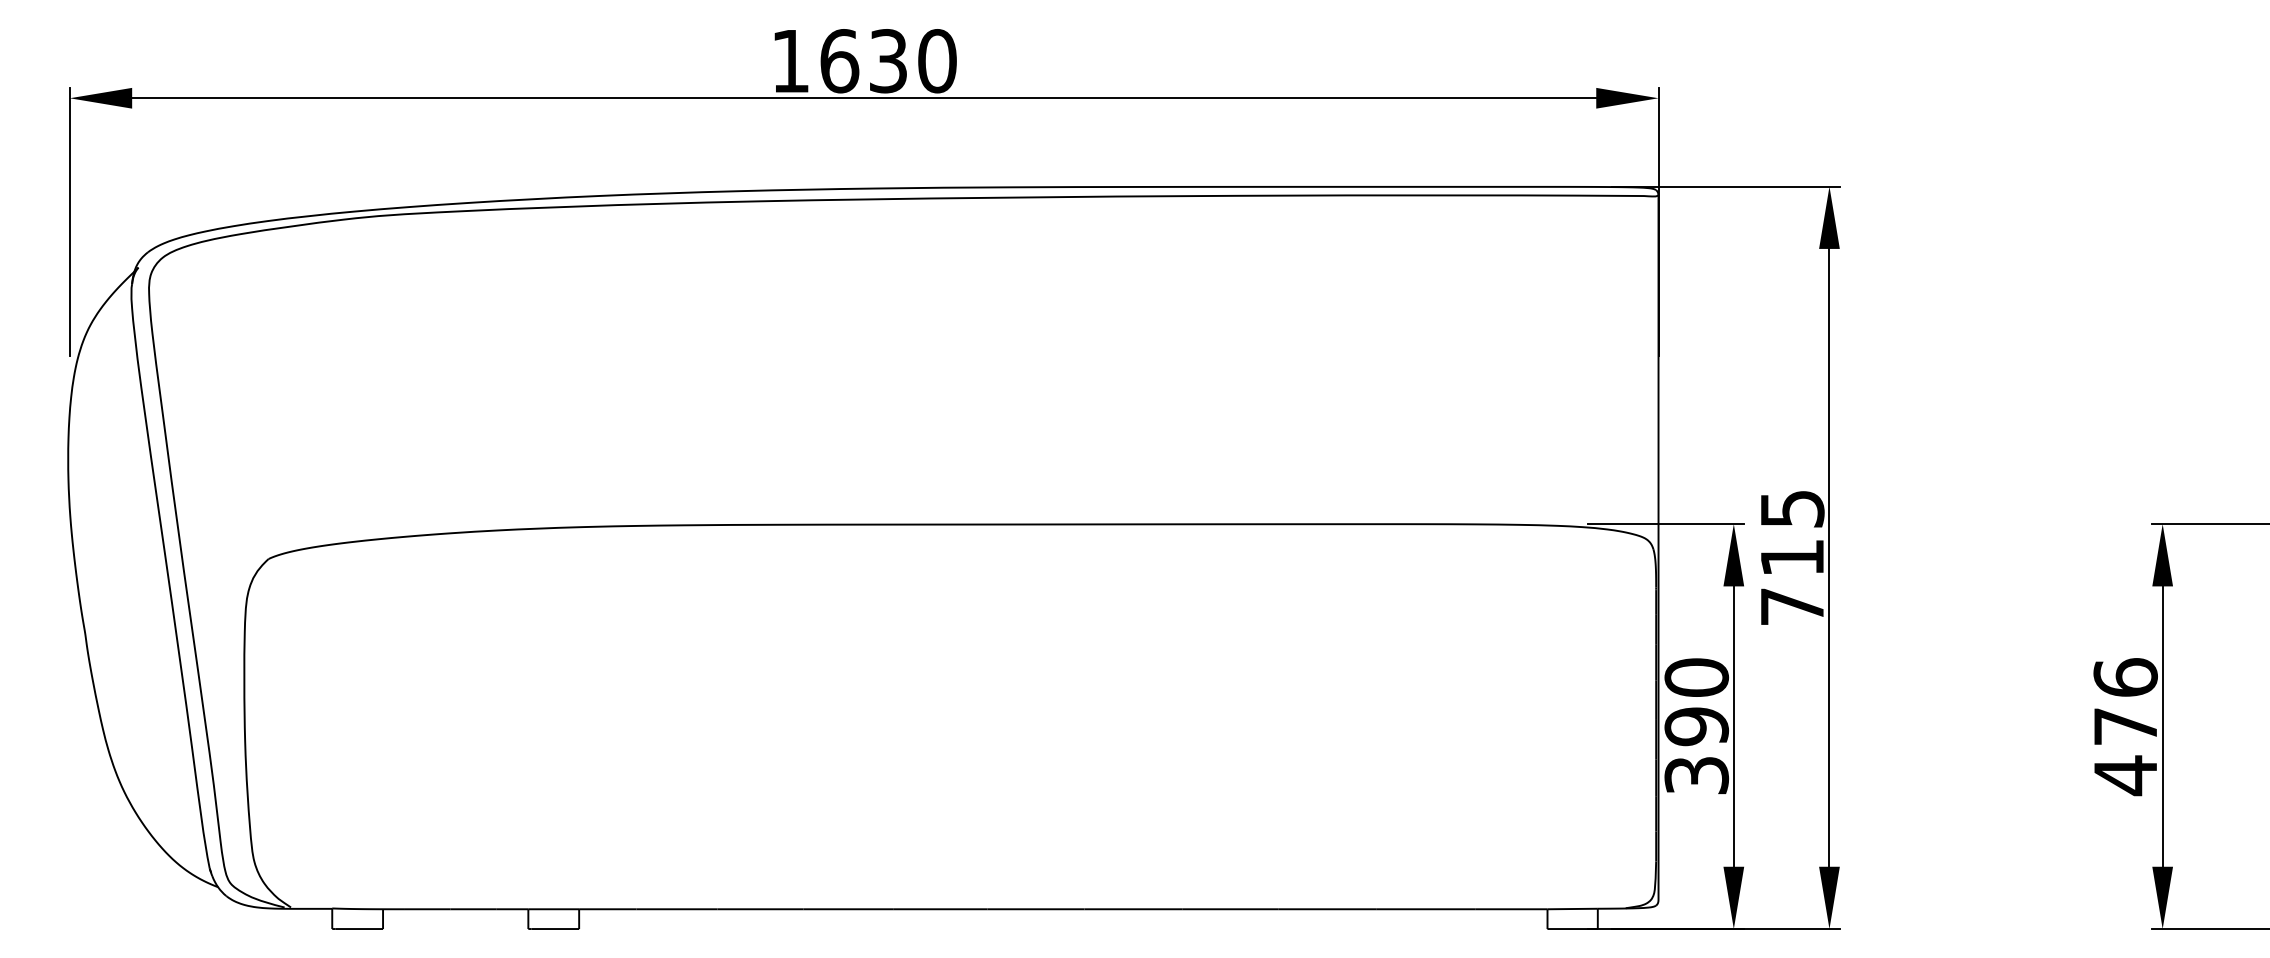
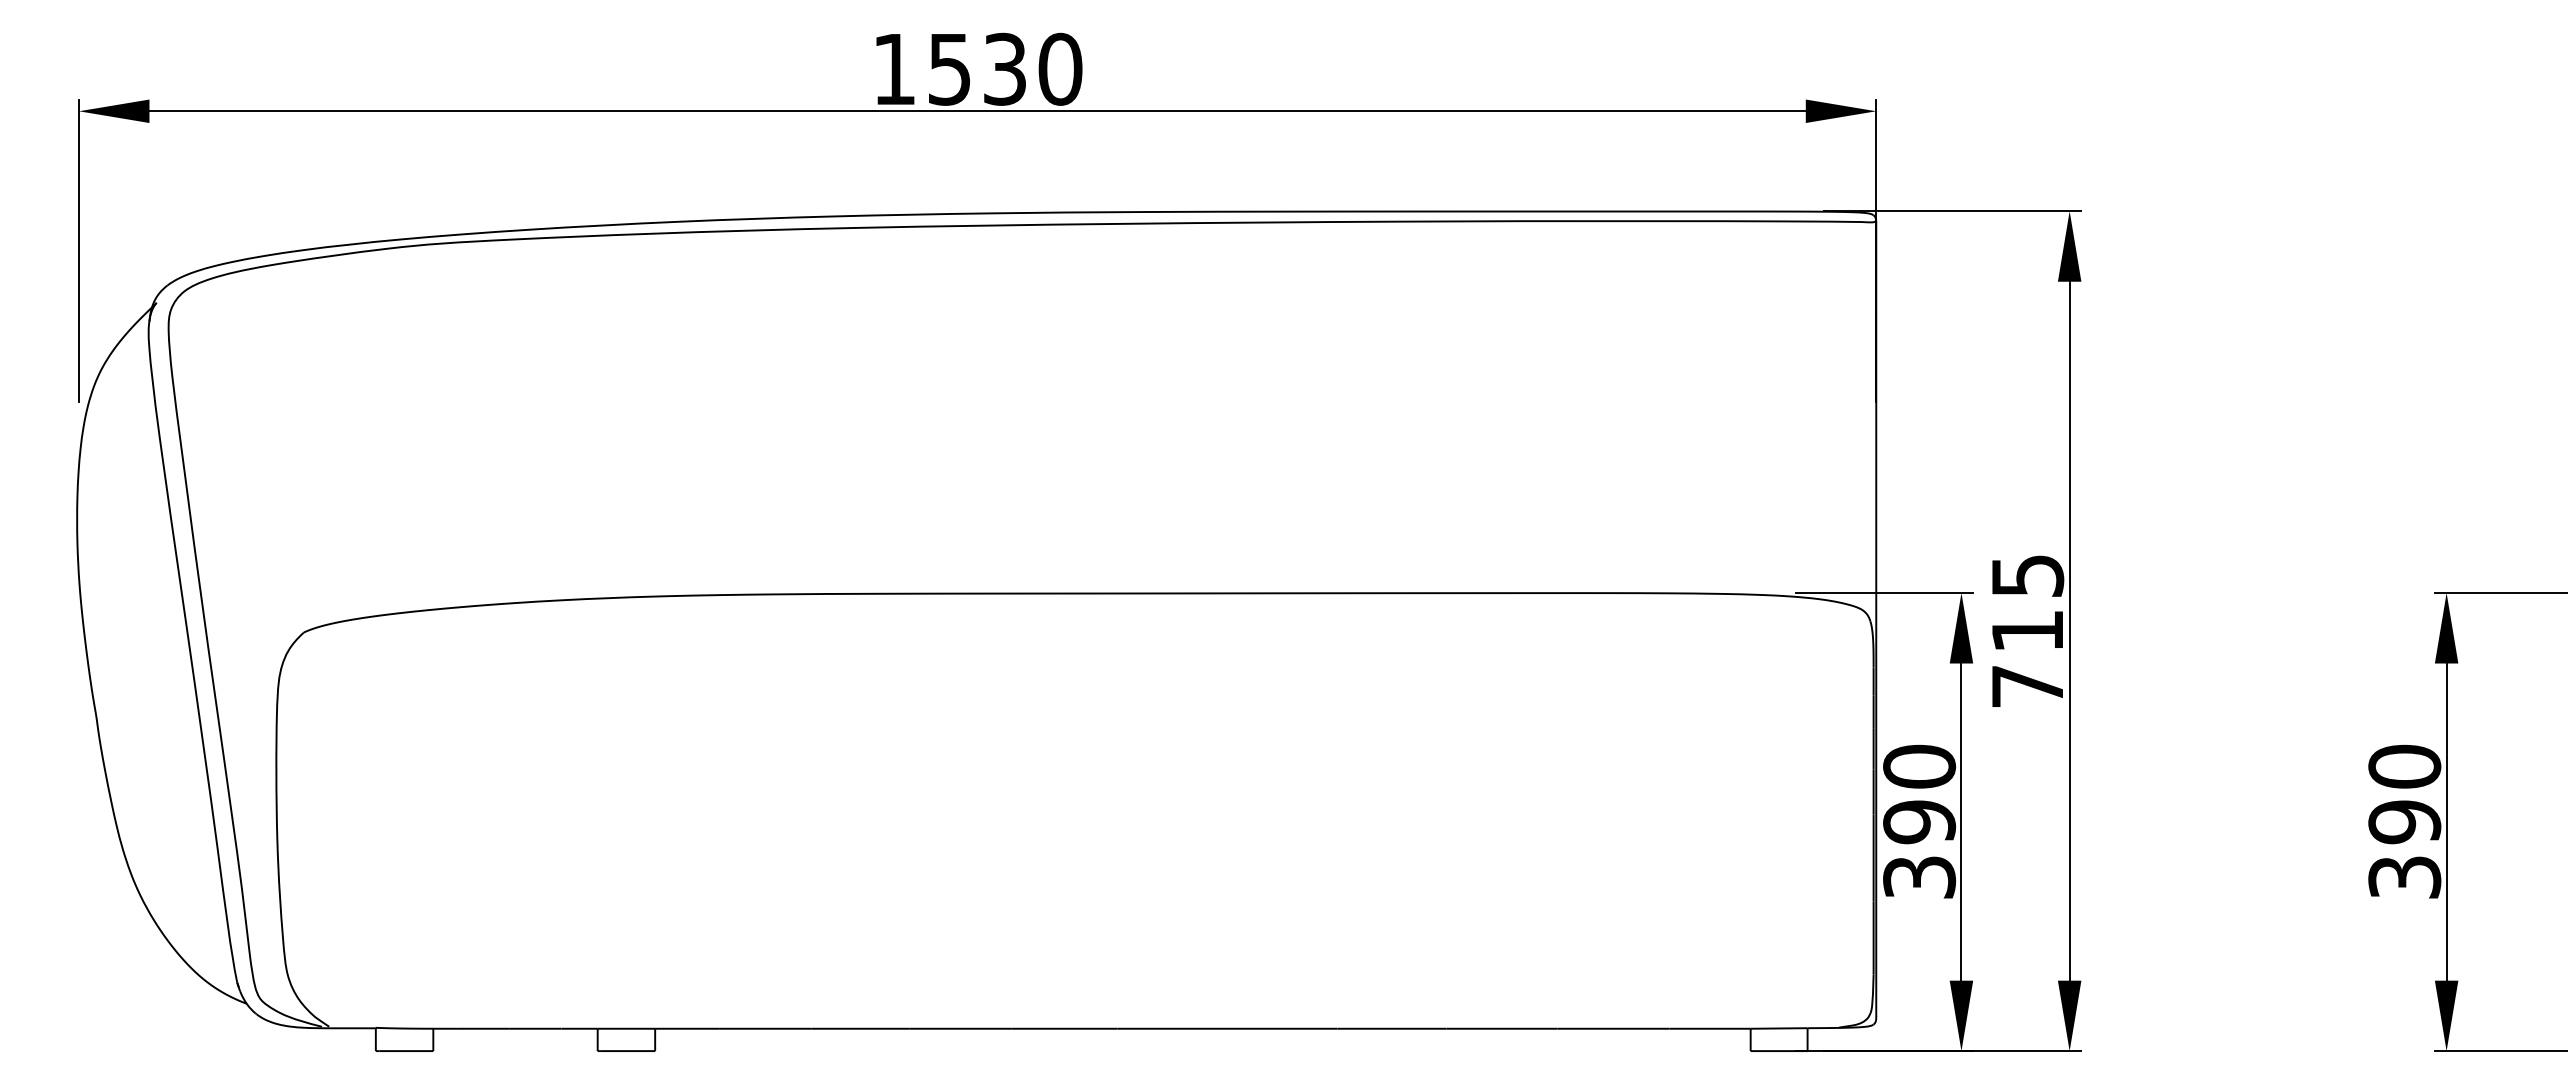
text: (839, 61) -> (949, 69), 1630 -> 1530
text: (2125, 727) -> (2404, 823), 476 -> 390

